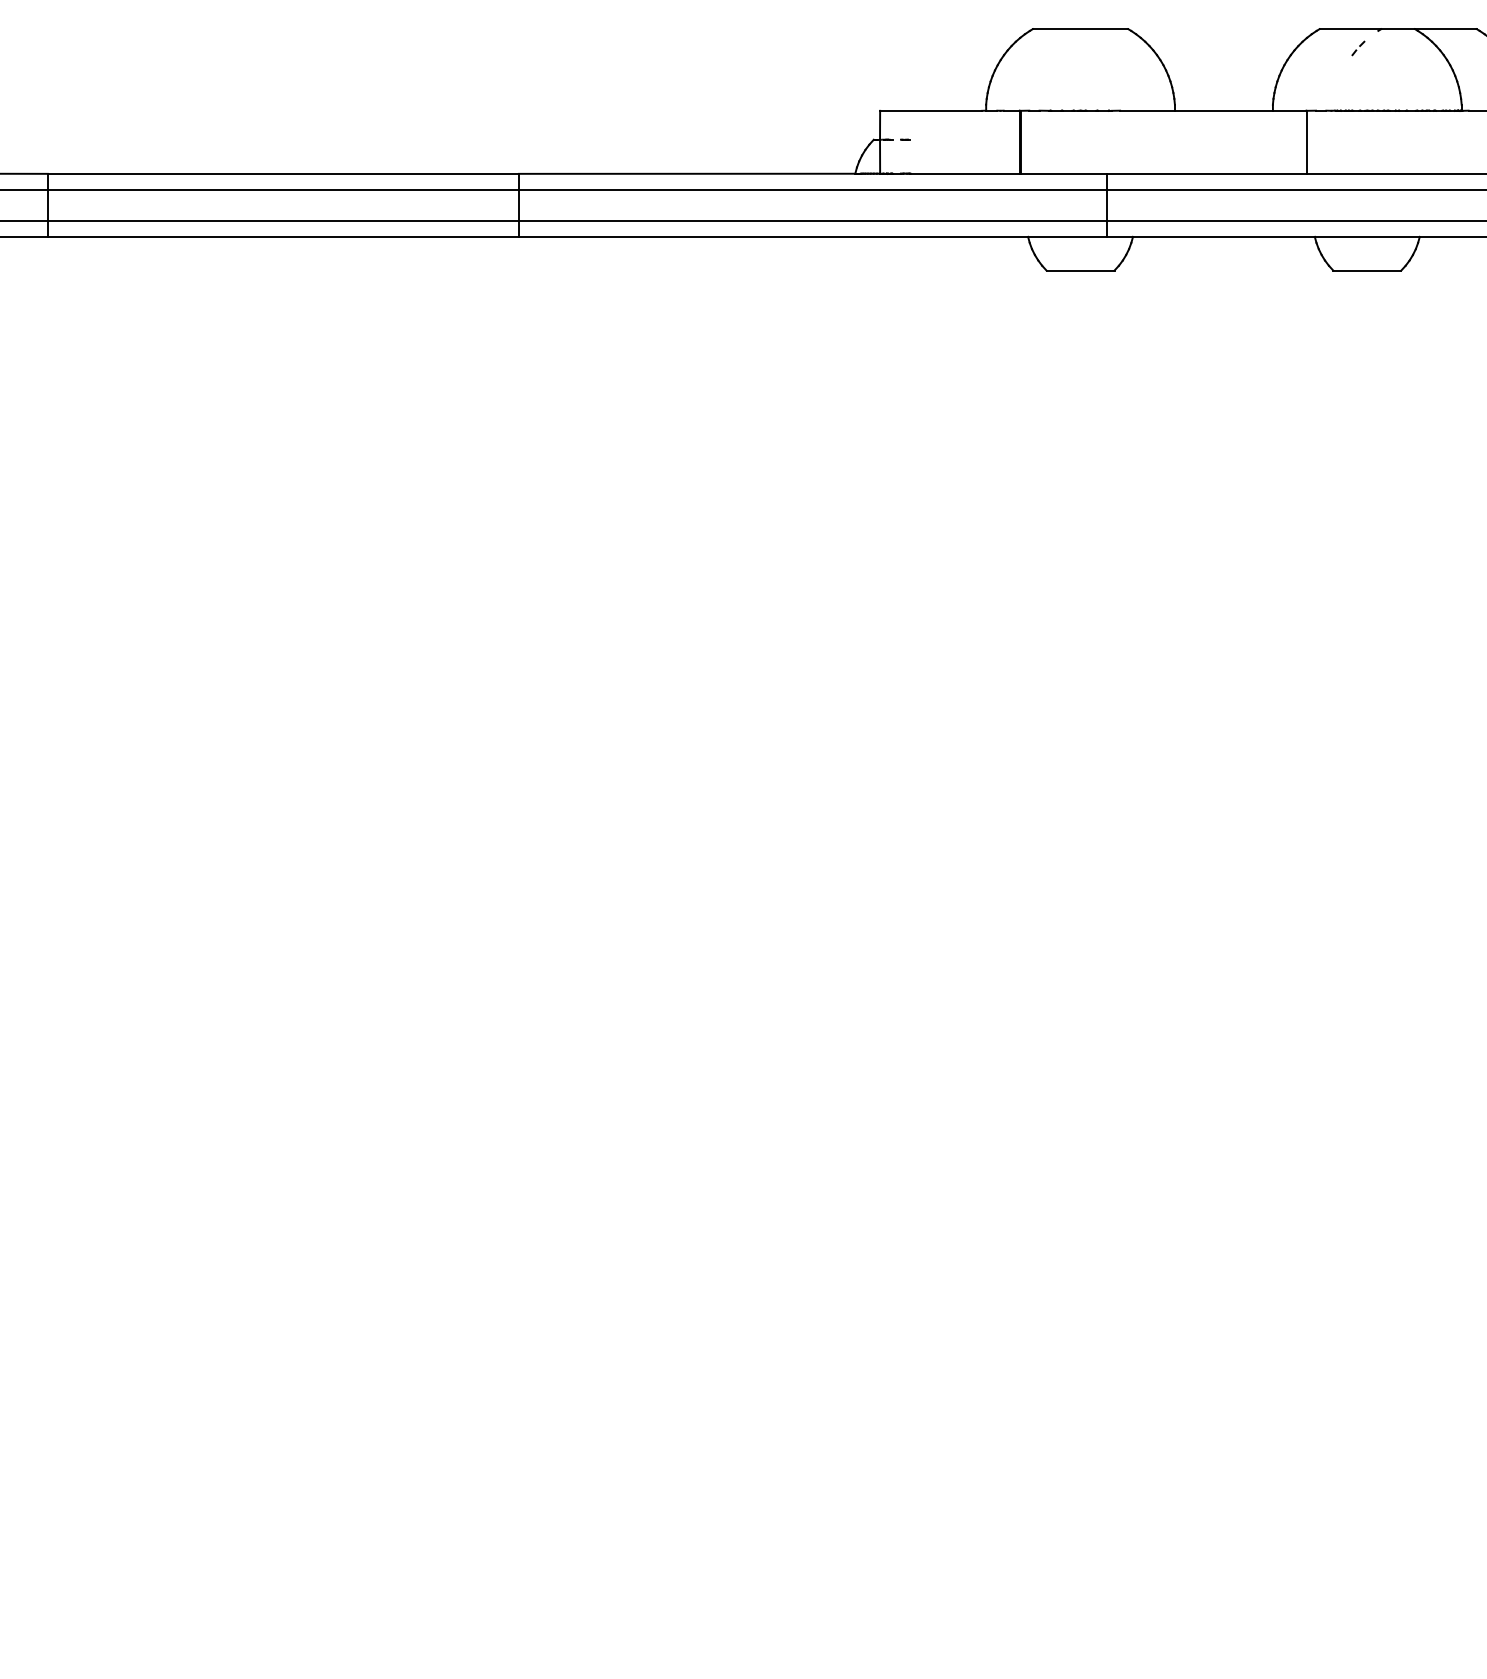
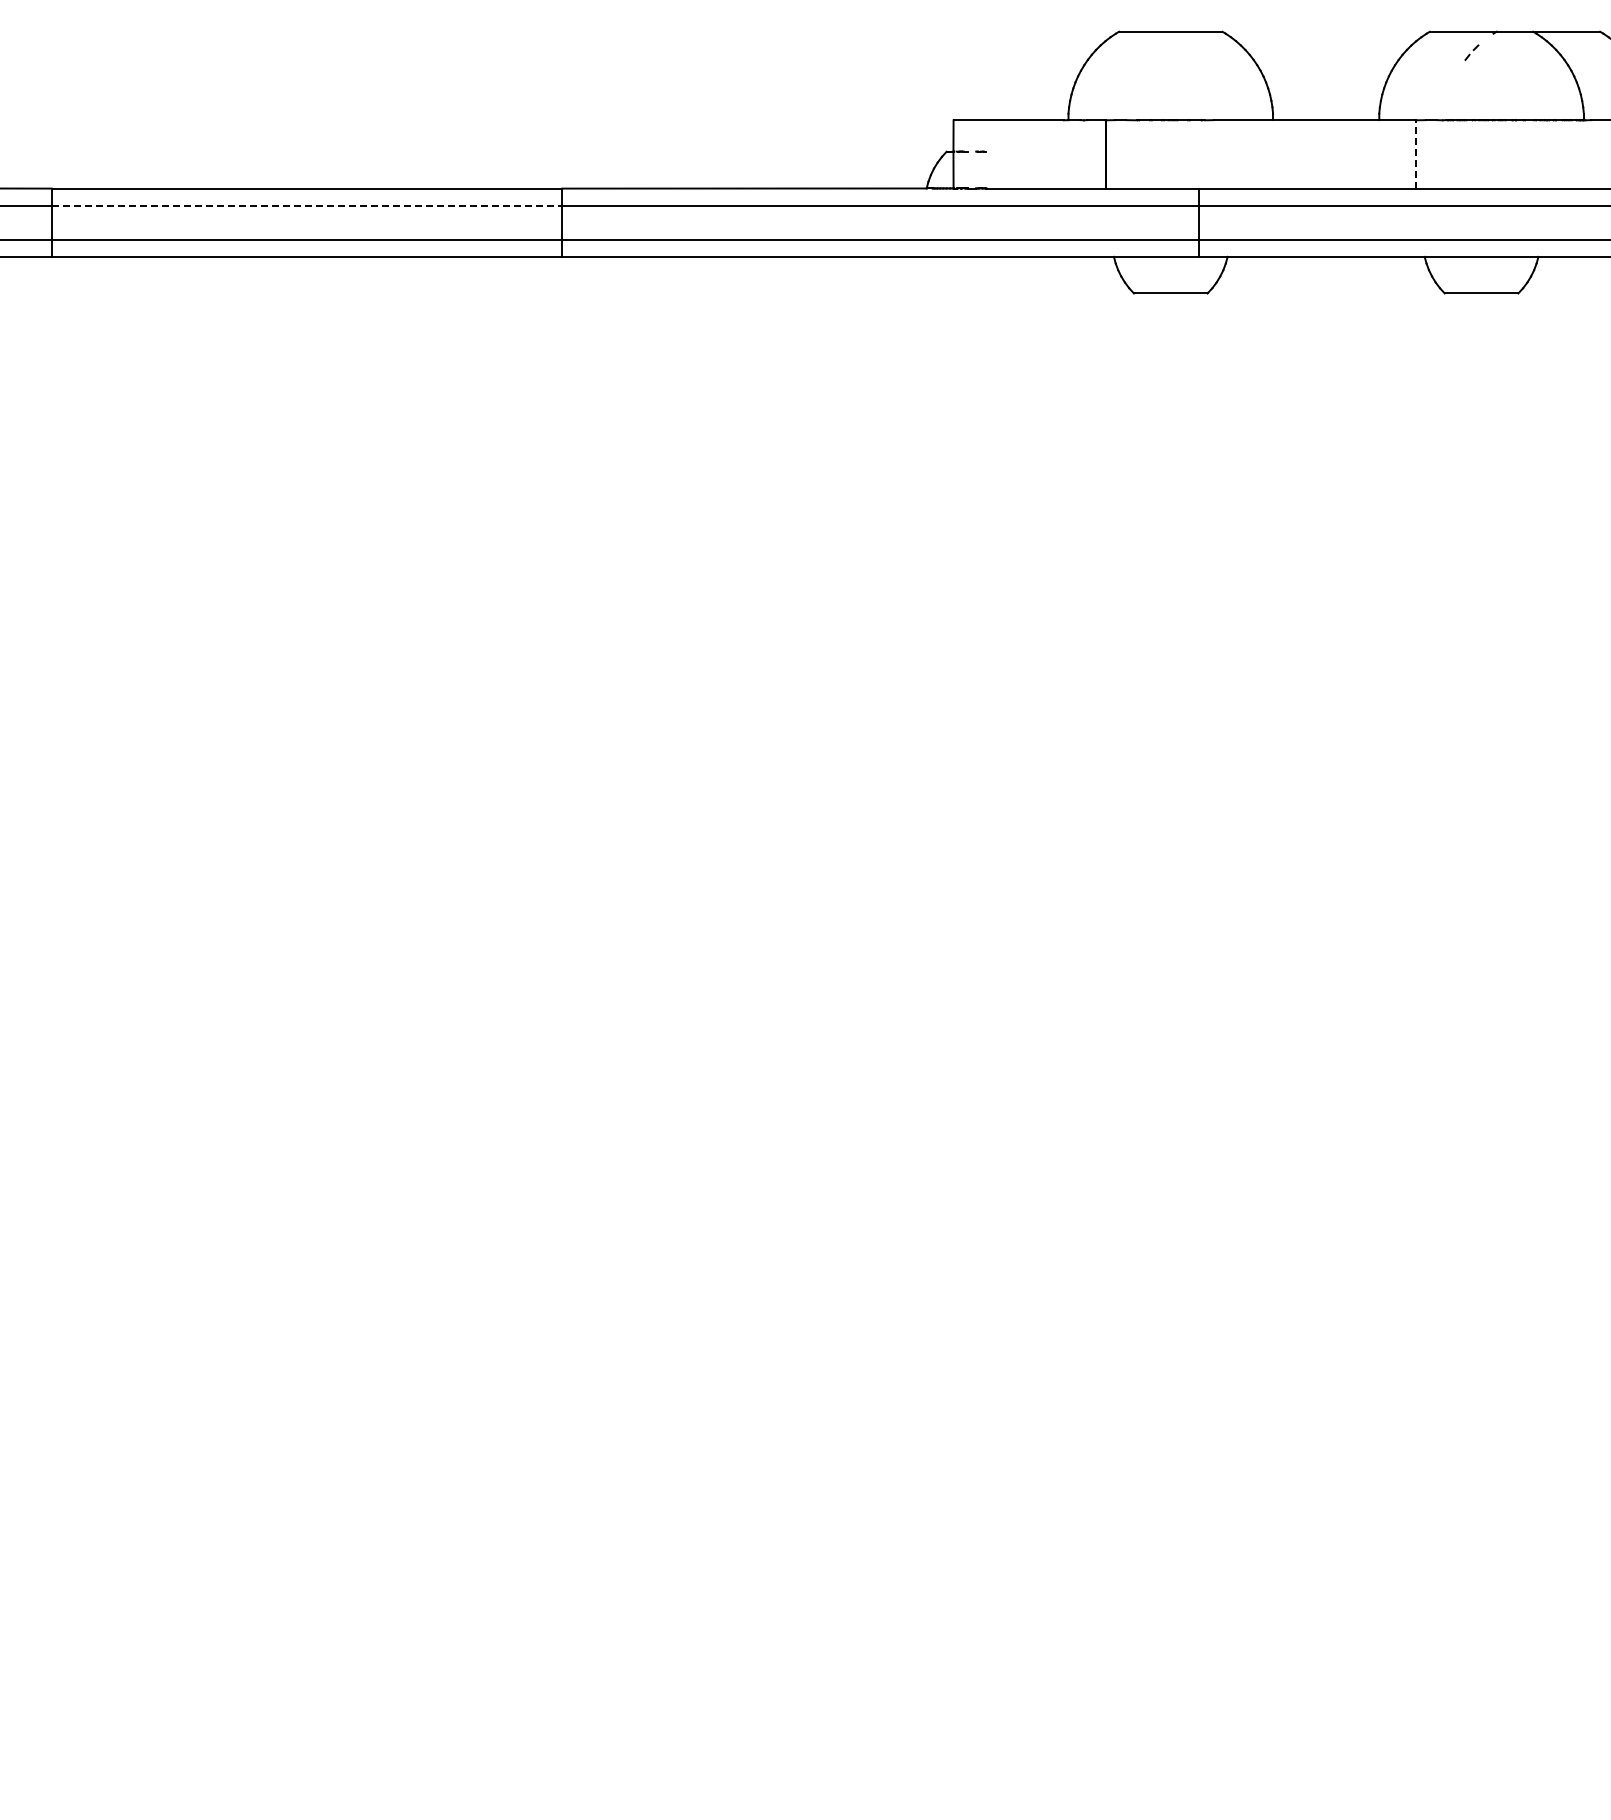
line: (1307, 141) -> (1416, 153), solid -> dashed
line: (283, 189) -> (307, 205), solid -> dashed

